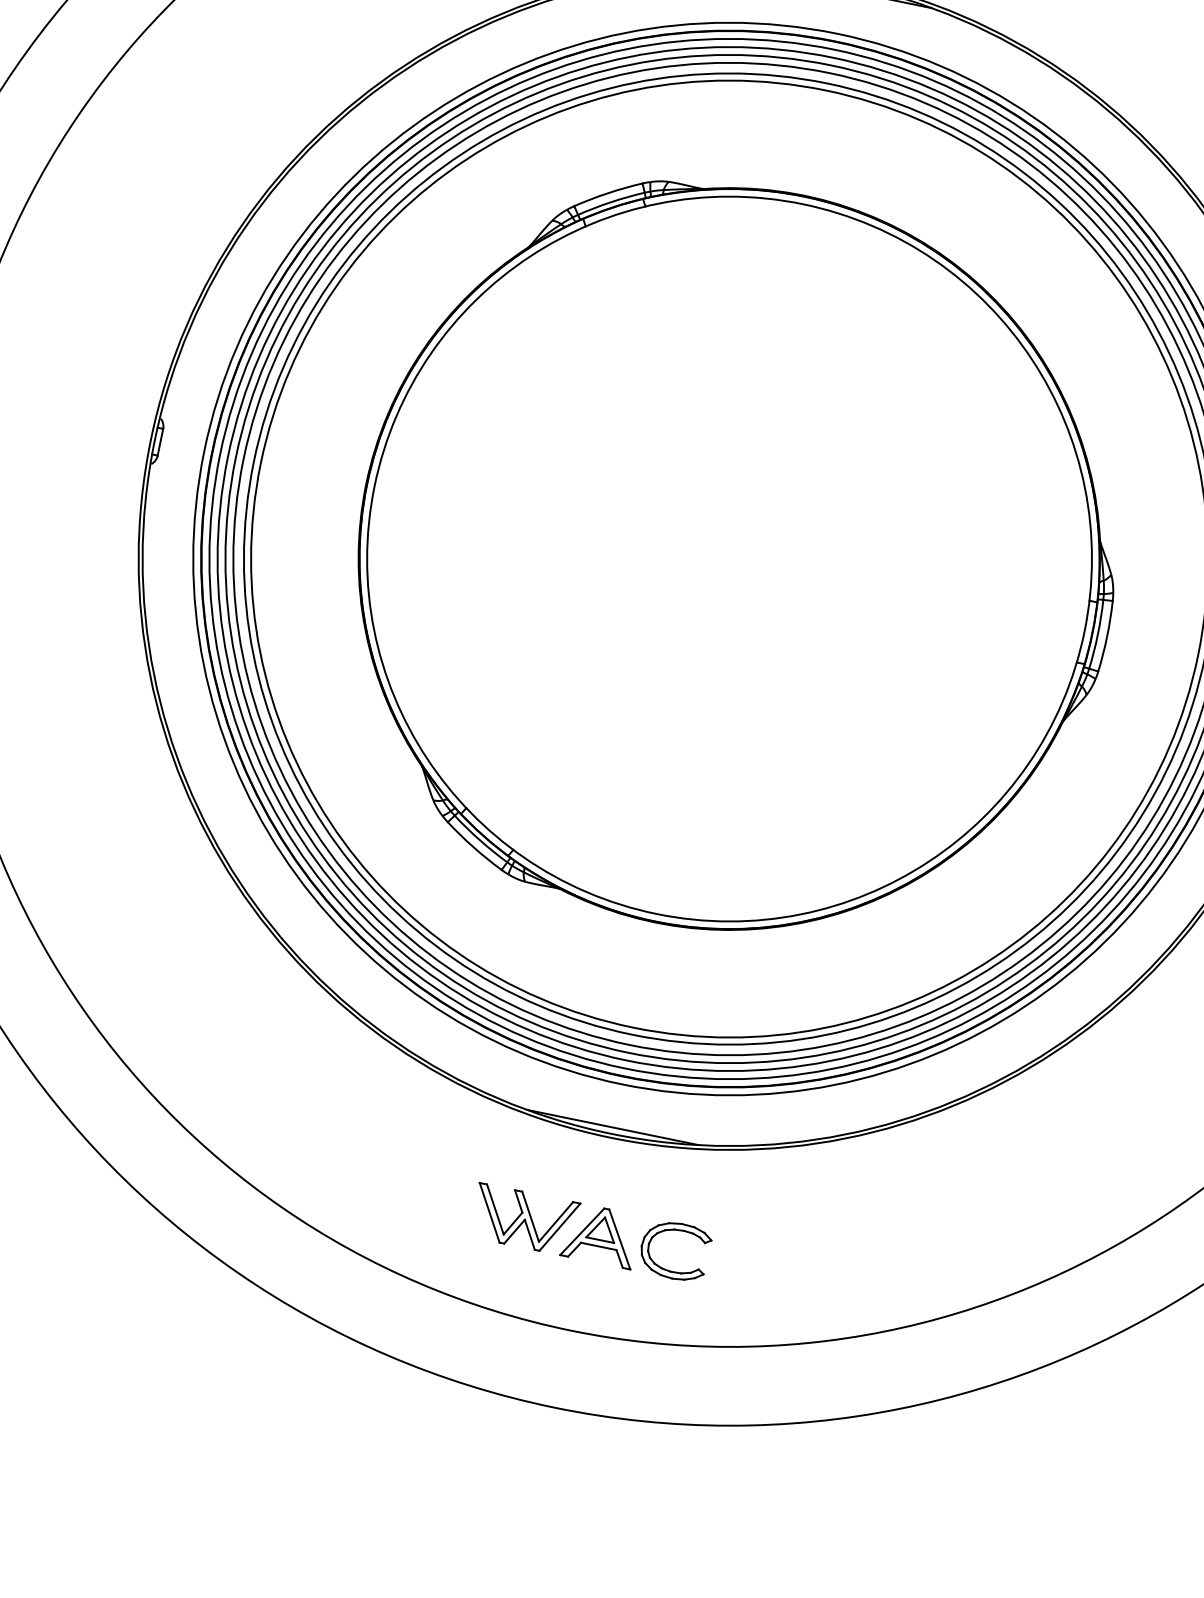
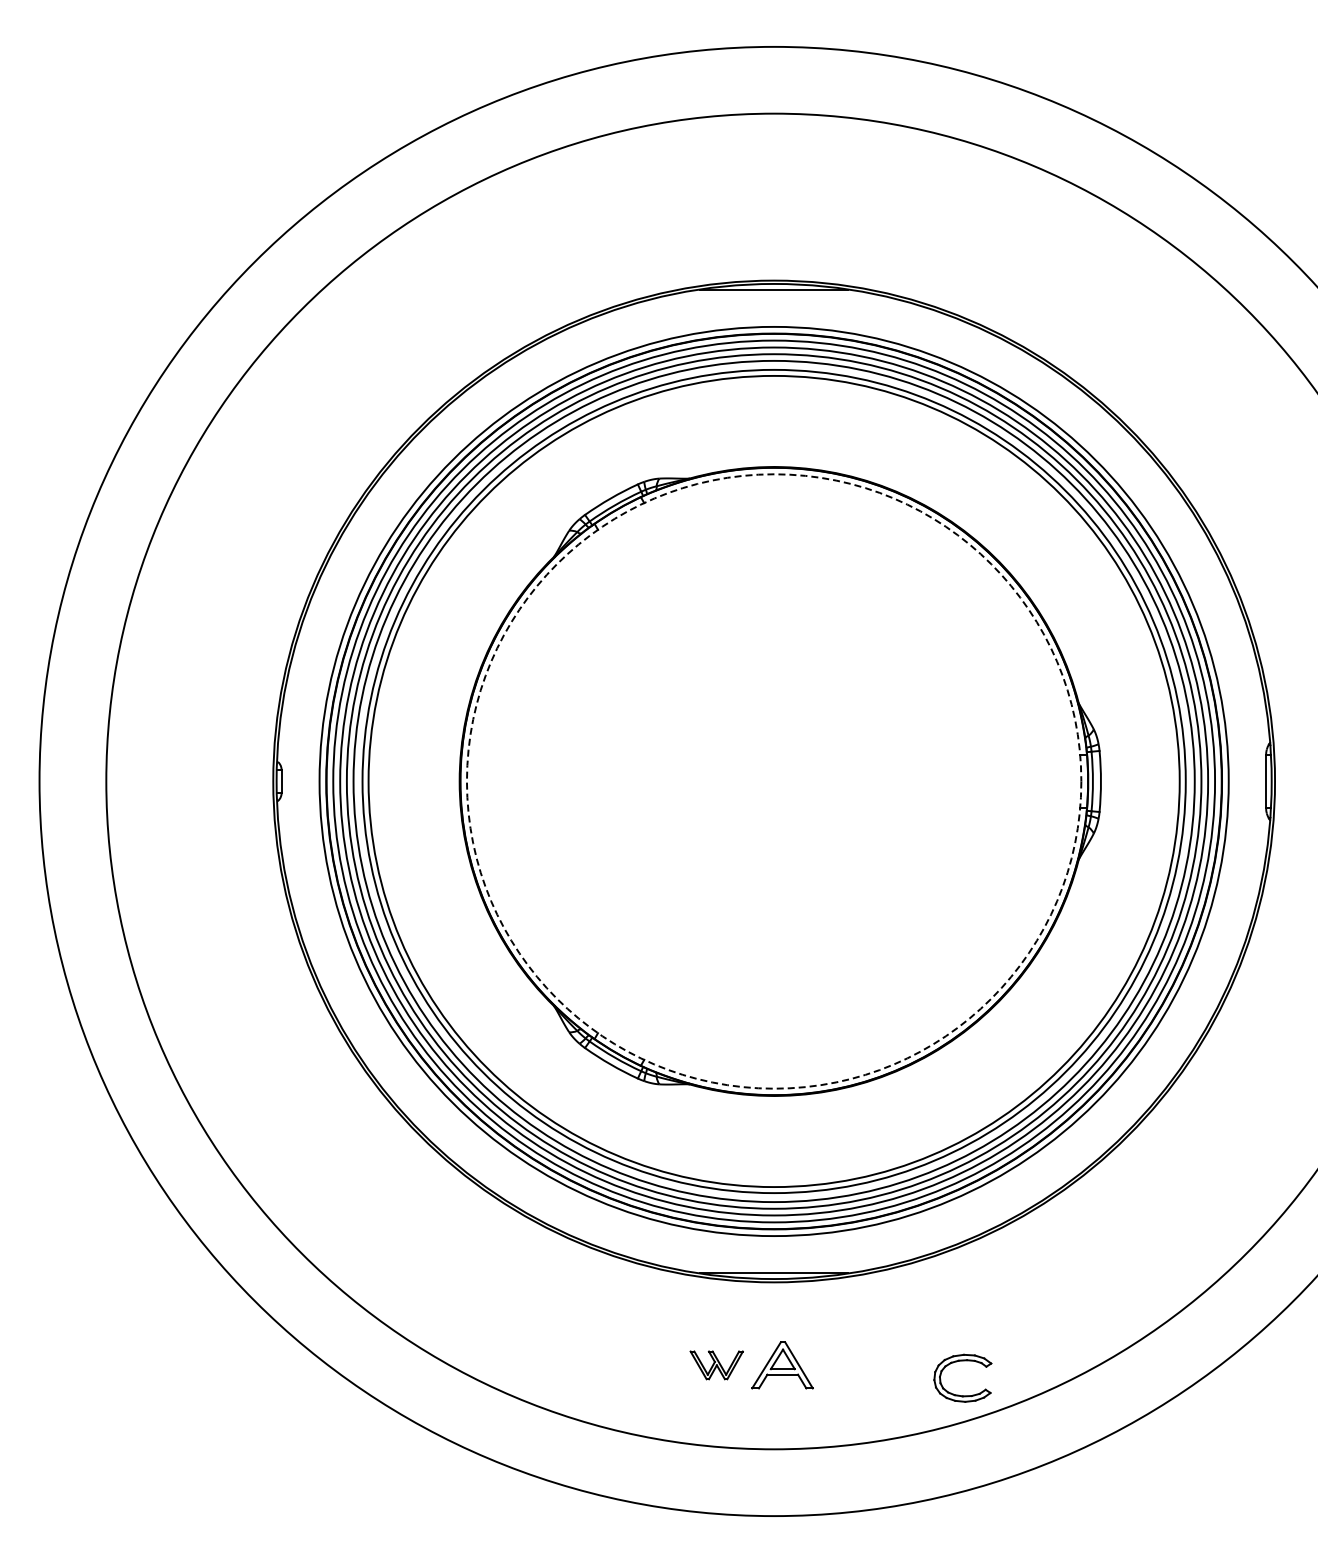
circle: (728, 558) -> (773, 781), solid -> dashed
part: (524, 1220) -> (716, 1365), size x0.6
part: (678, 1231) -> (962, 1361), moved

